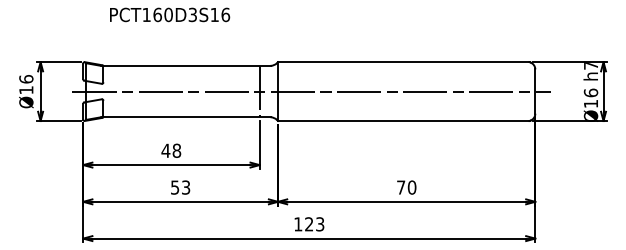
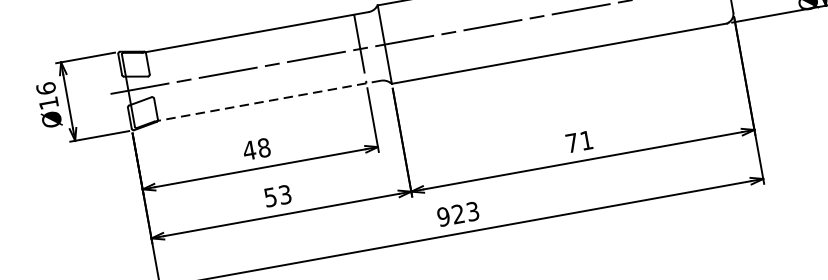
line: (185, 117) -> (267, 101), solid -> dashed
text: (411, 187) -> (585, 140), 70 -> 71
text: (298, 224) -> (444, 216), 123 -> 923

